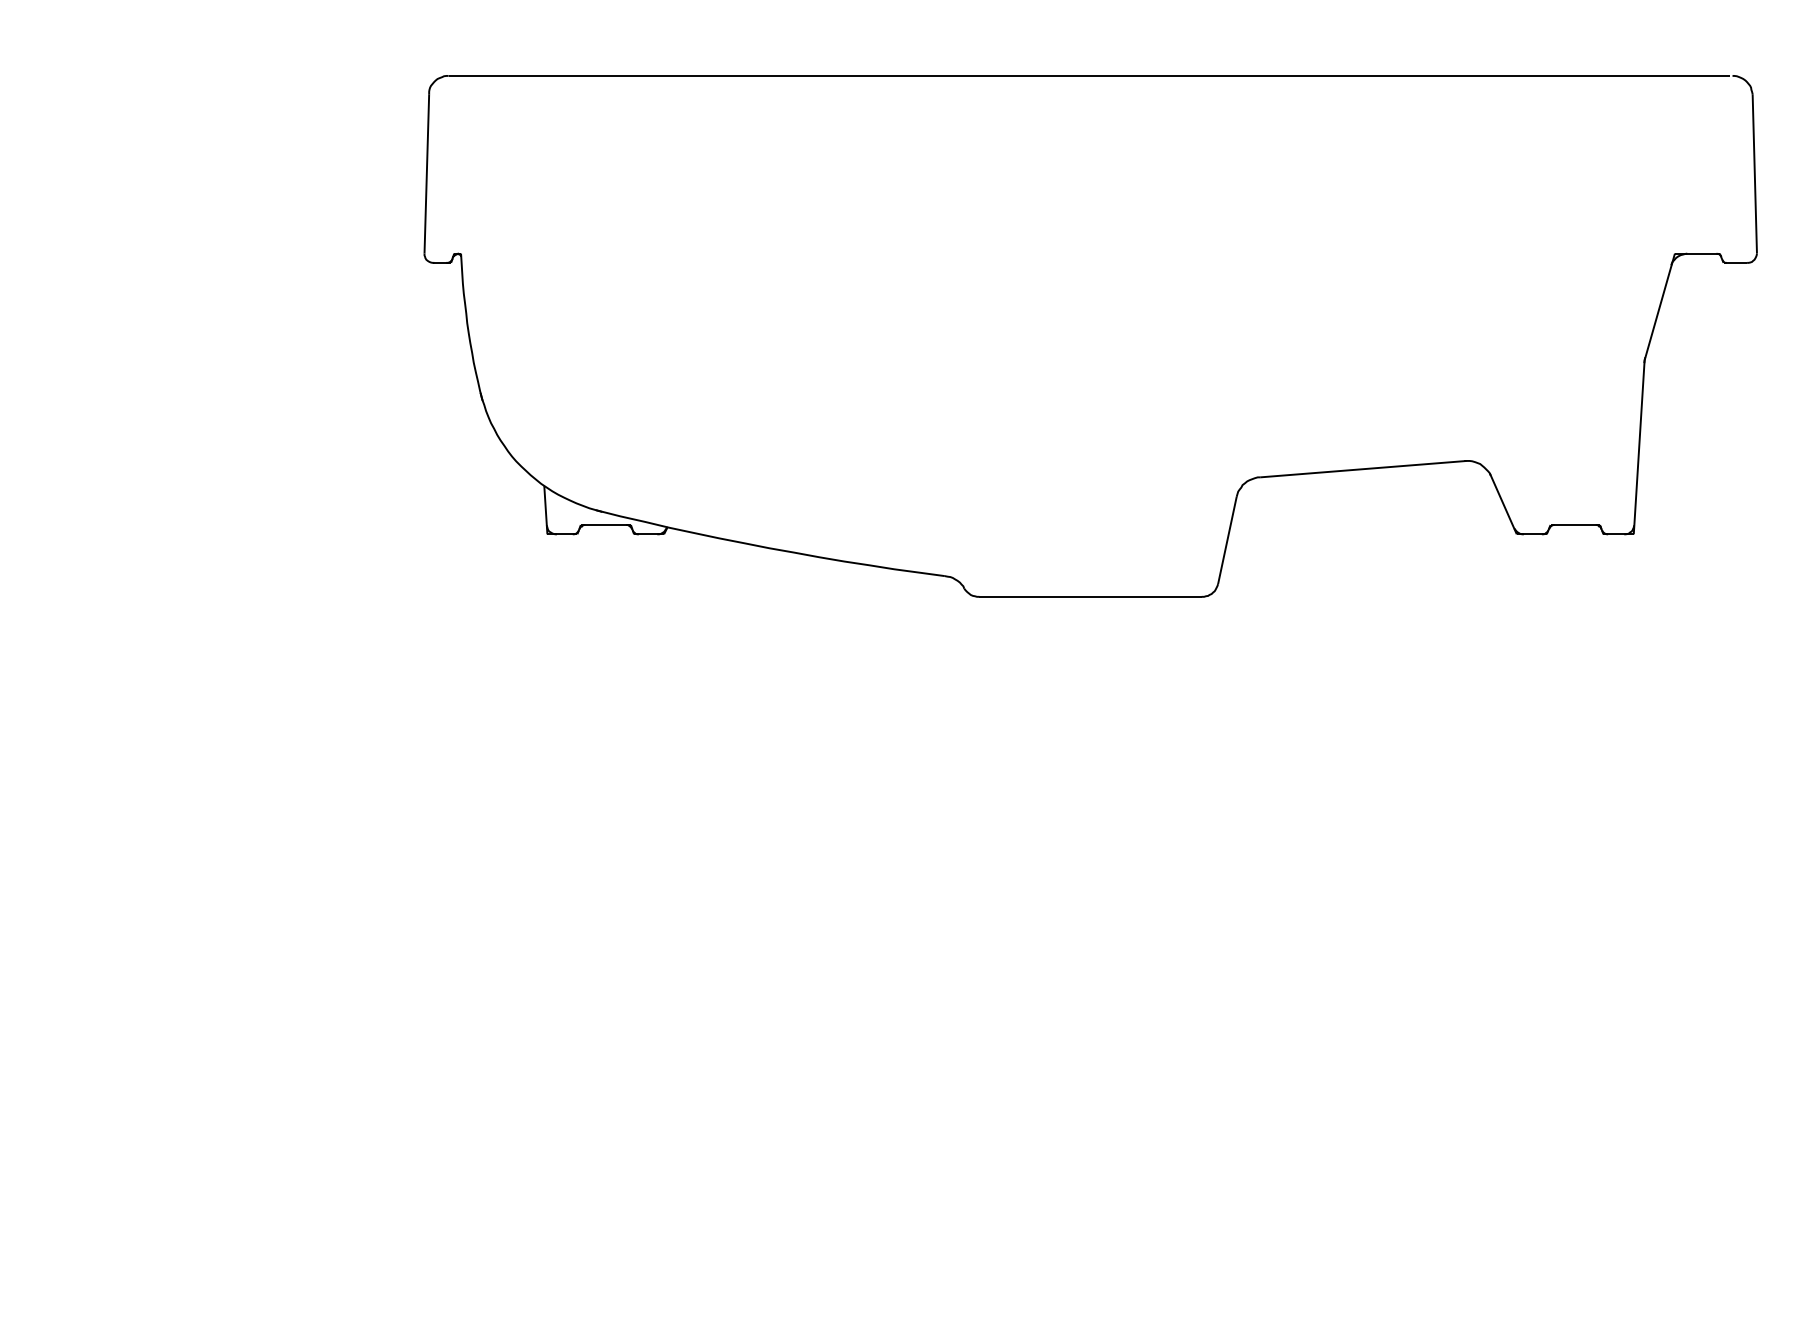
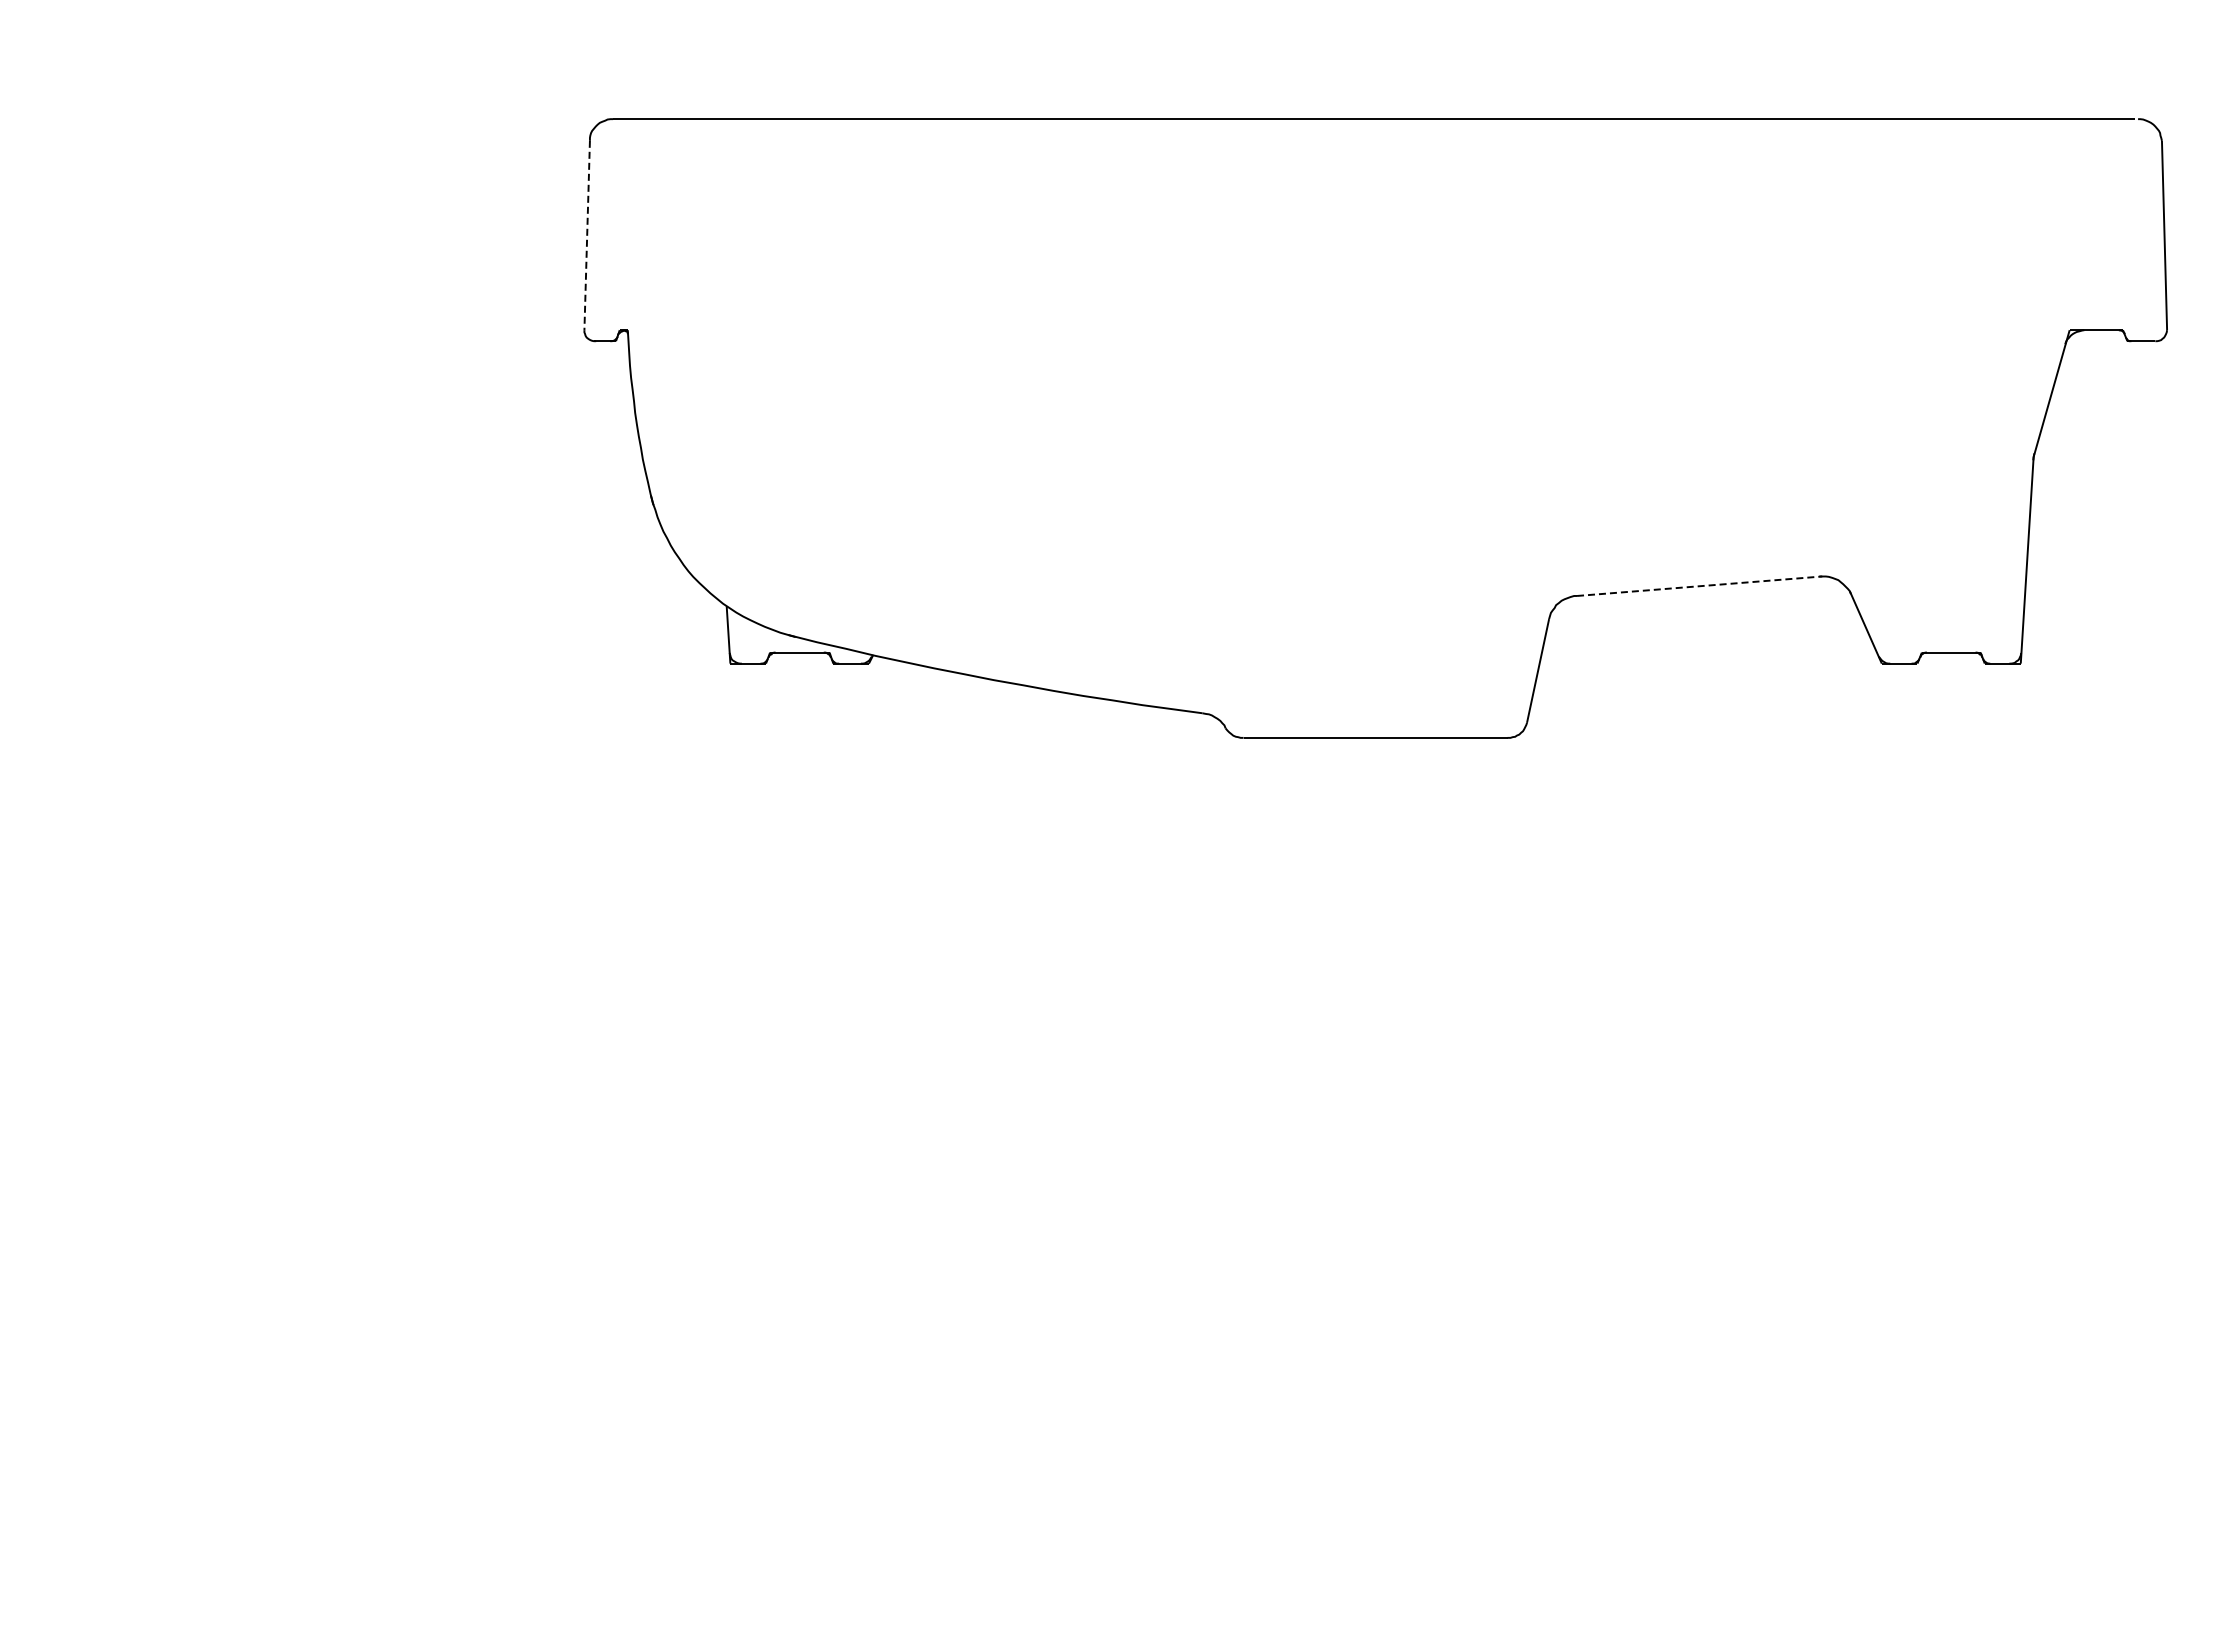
line: (427, 173) -> (587, 235), solid -> dashed
line: (1363, 469) -> (1699, 586), solid -> dashed

